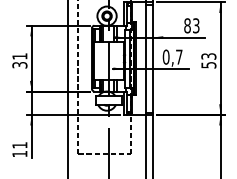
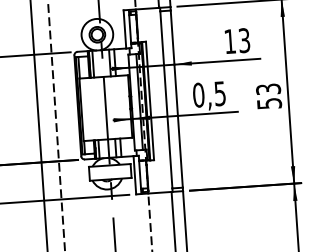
text: (187, 25) -> (230, 41), 83 -> 13
text: (179, 56) -> (220, 92), 0,7 -> 0,5

